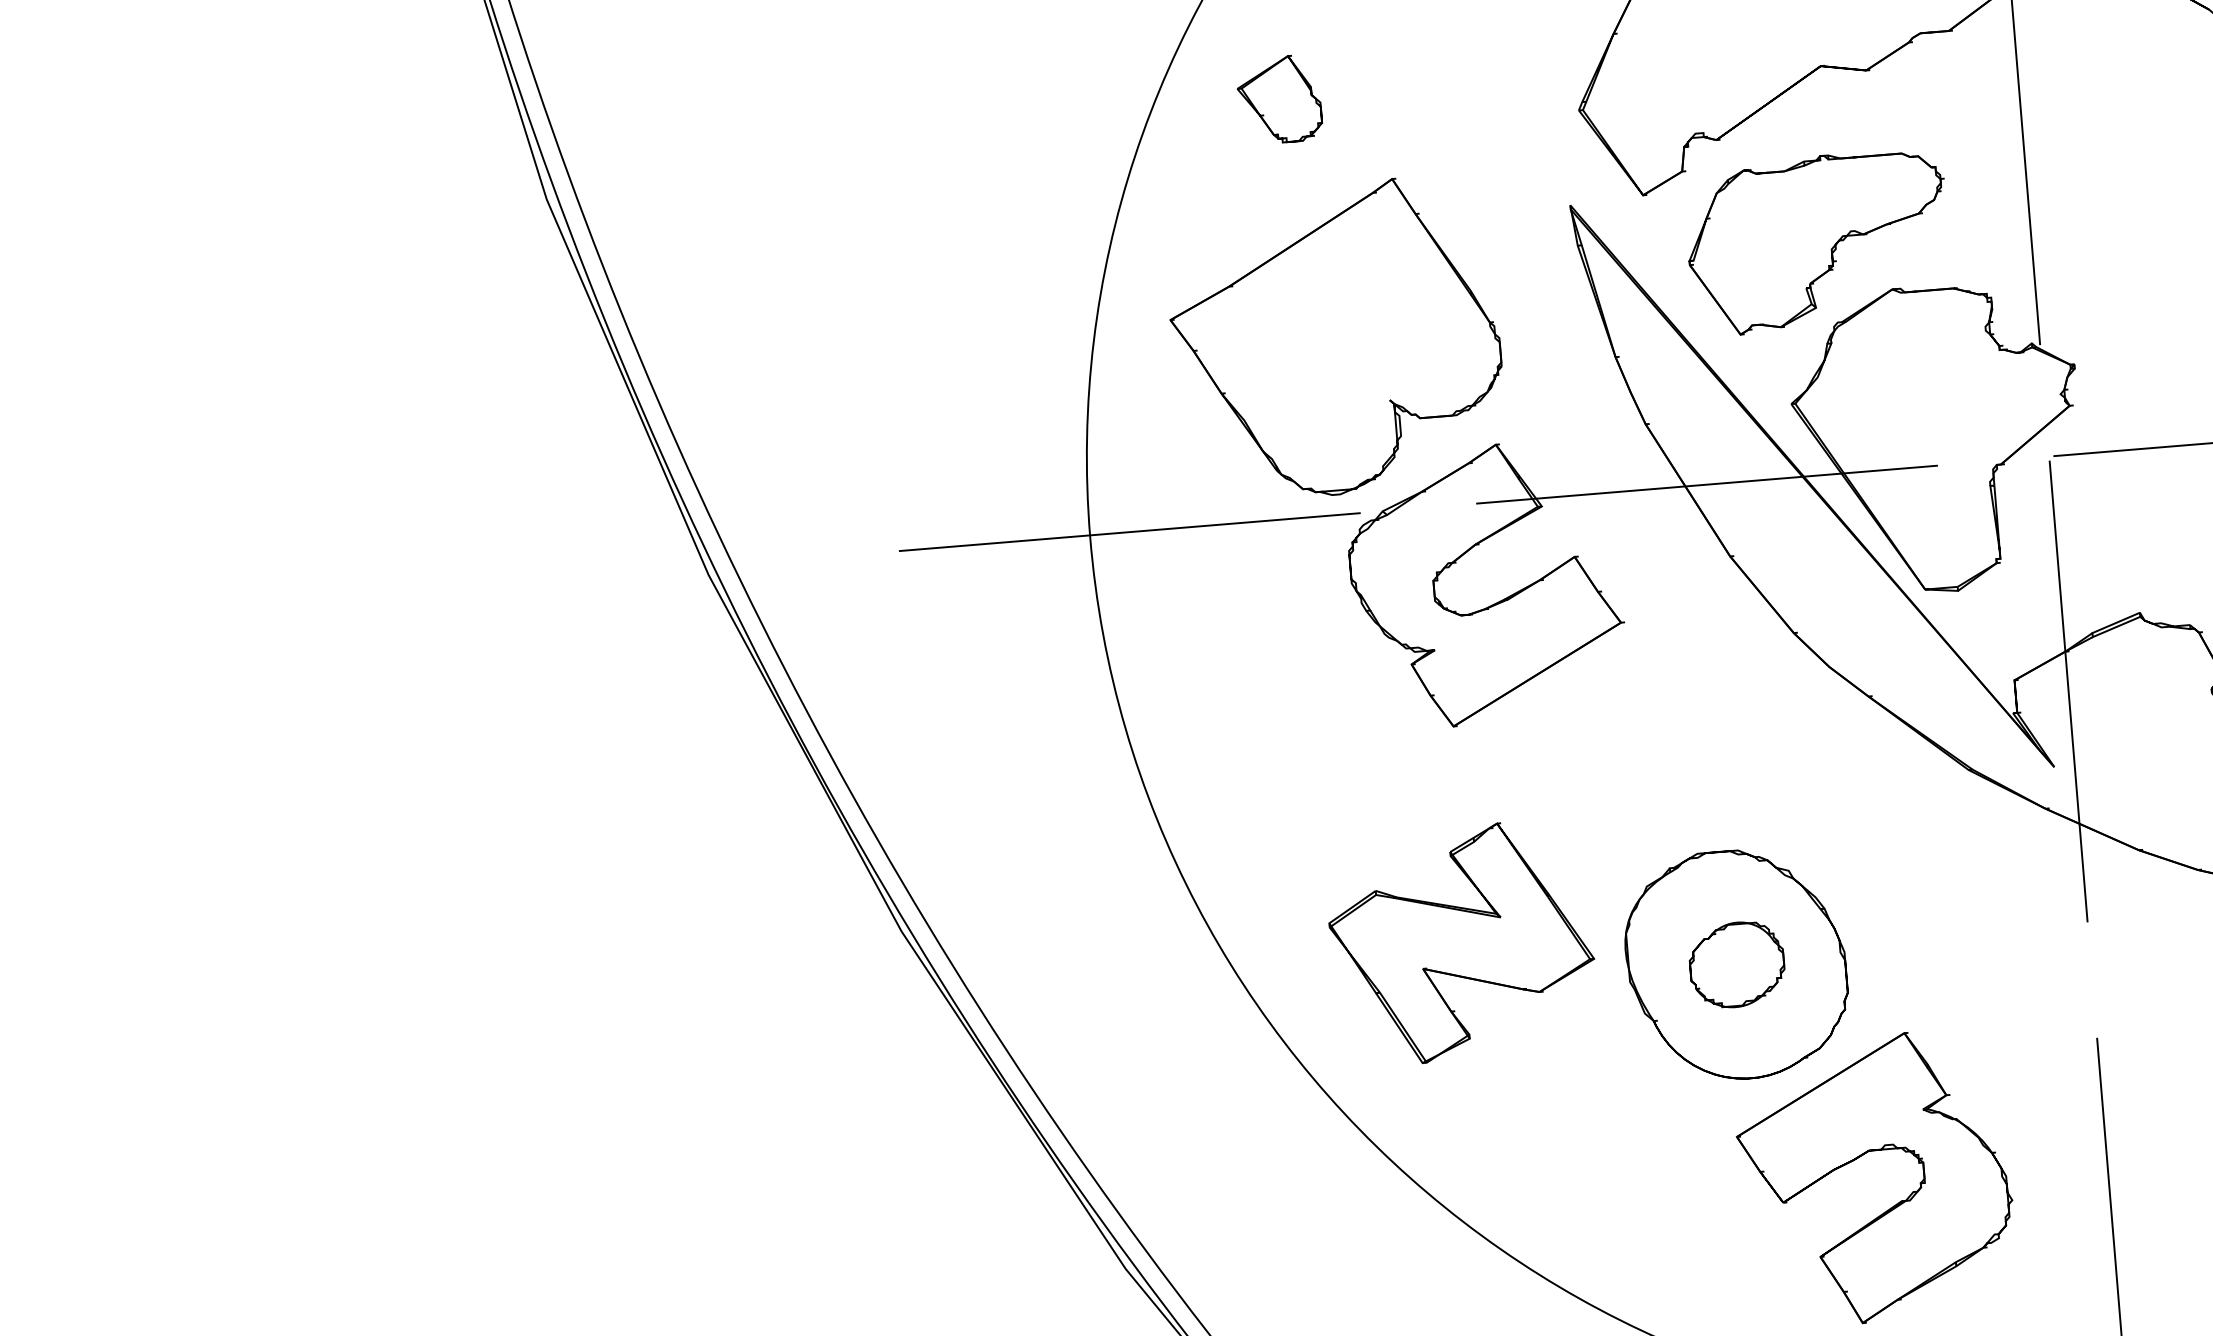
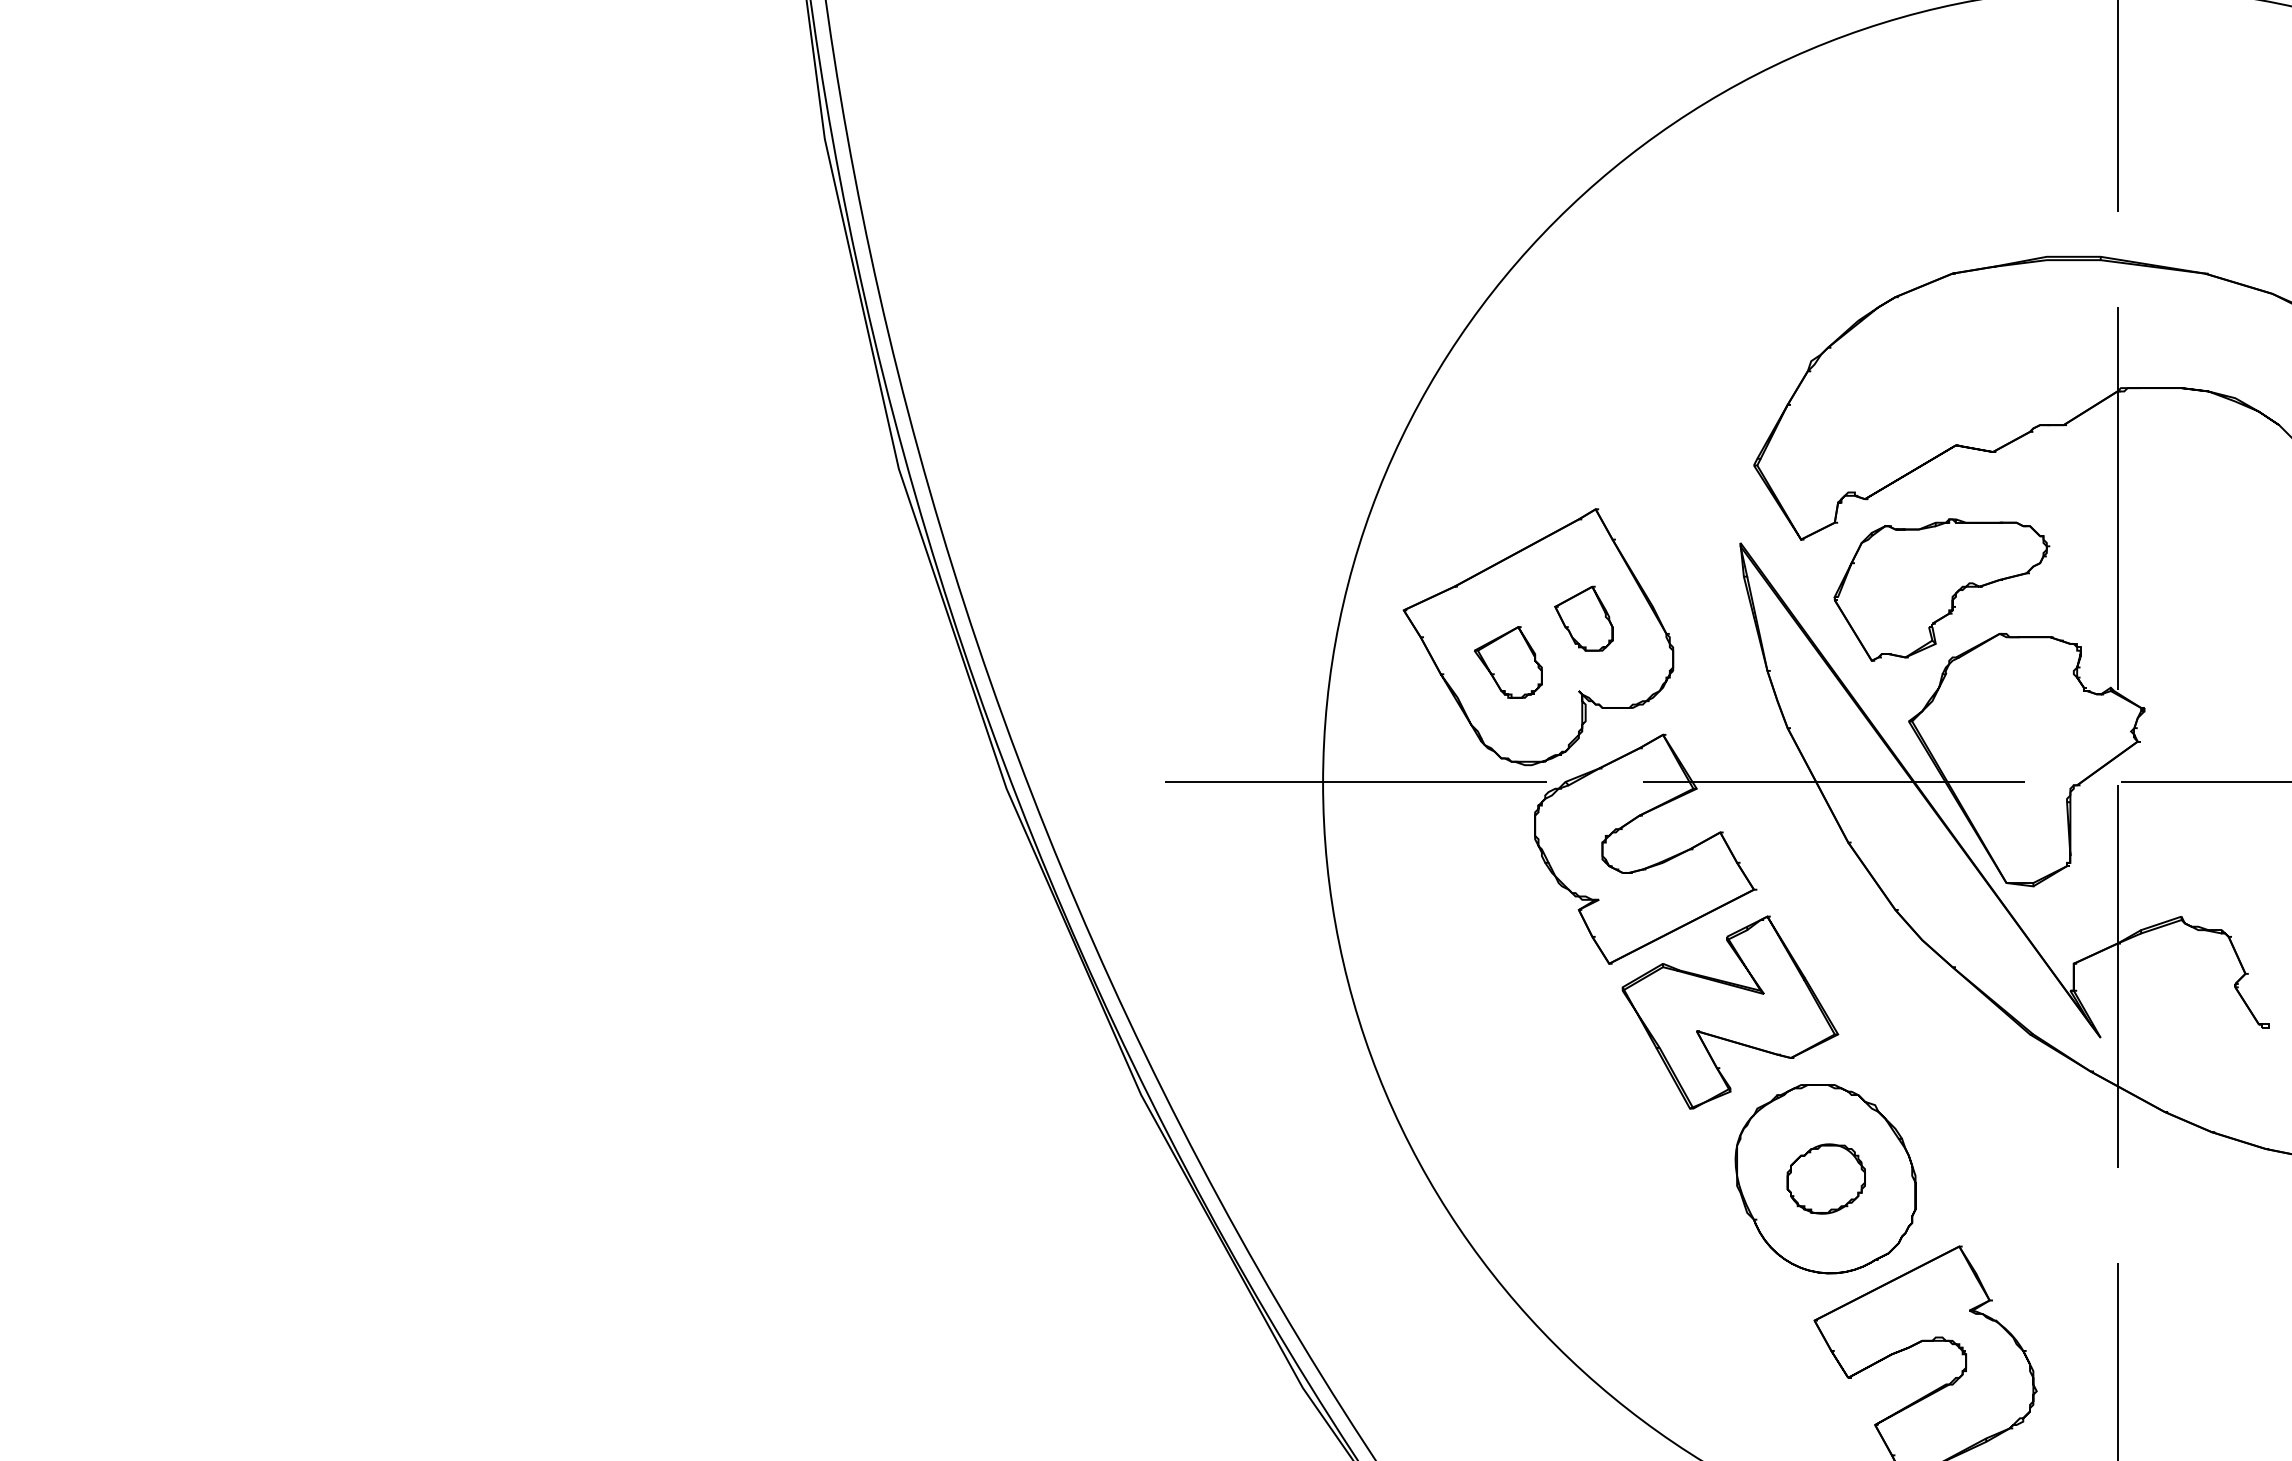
part: (1279, 99) -> (1508, 662), moved
part: (1388, 312) -> (1583, 618), added
part: (1462, 943) -> (1730, 1012), moved

